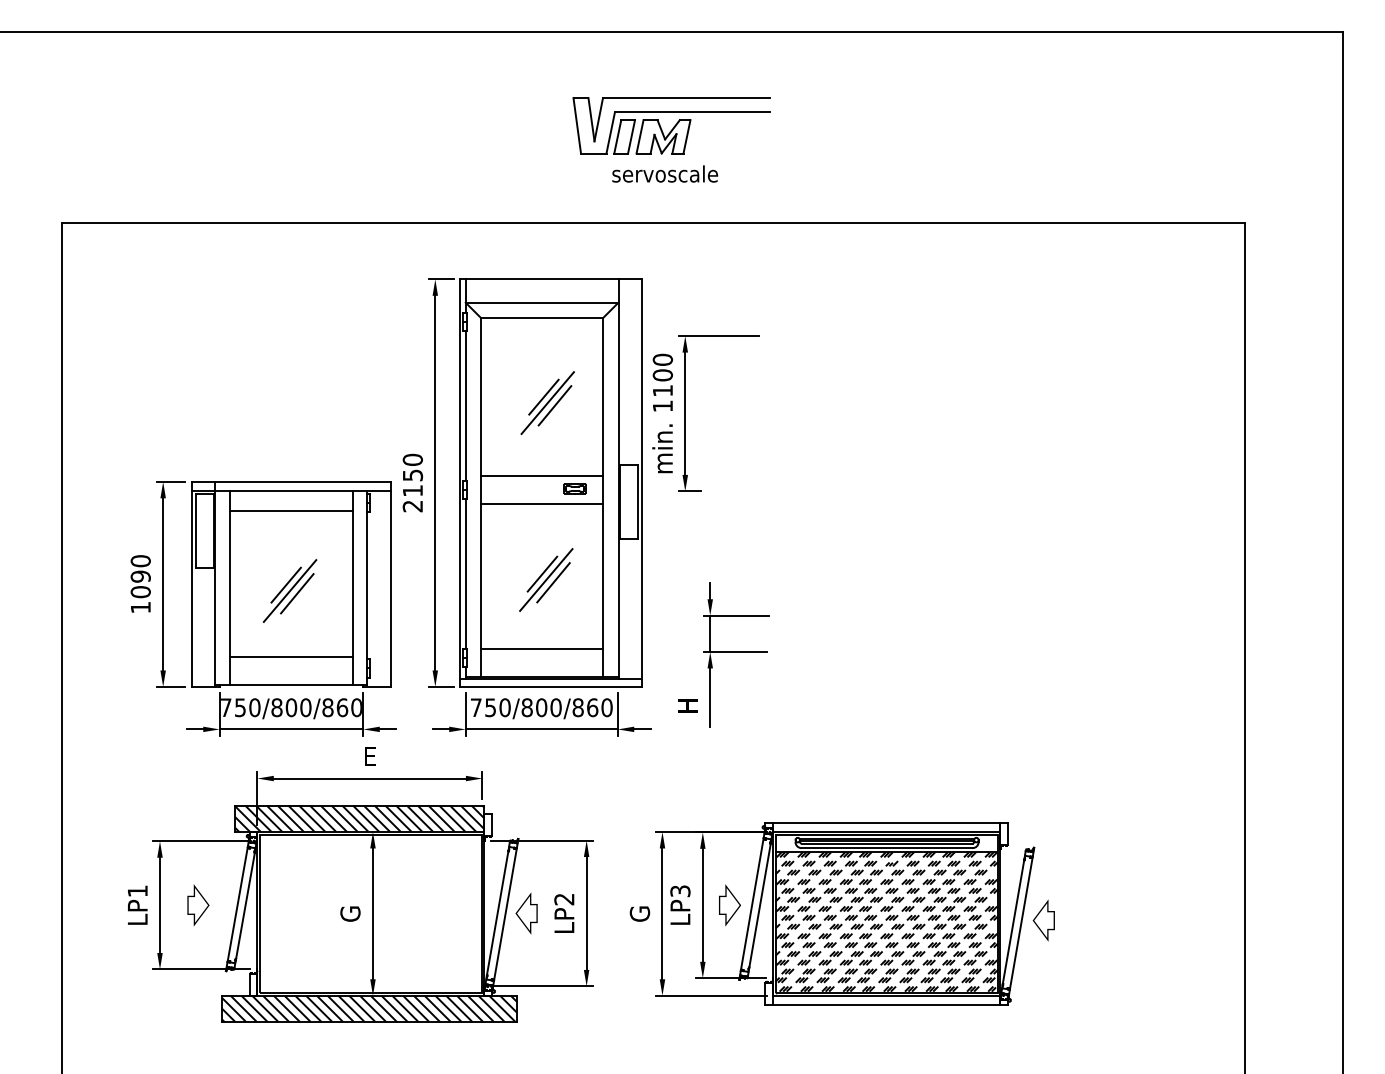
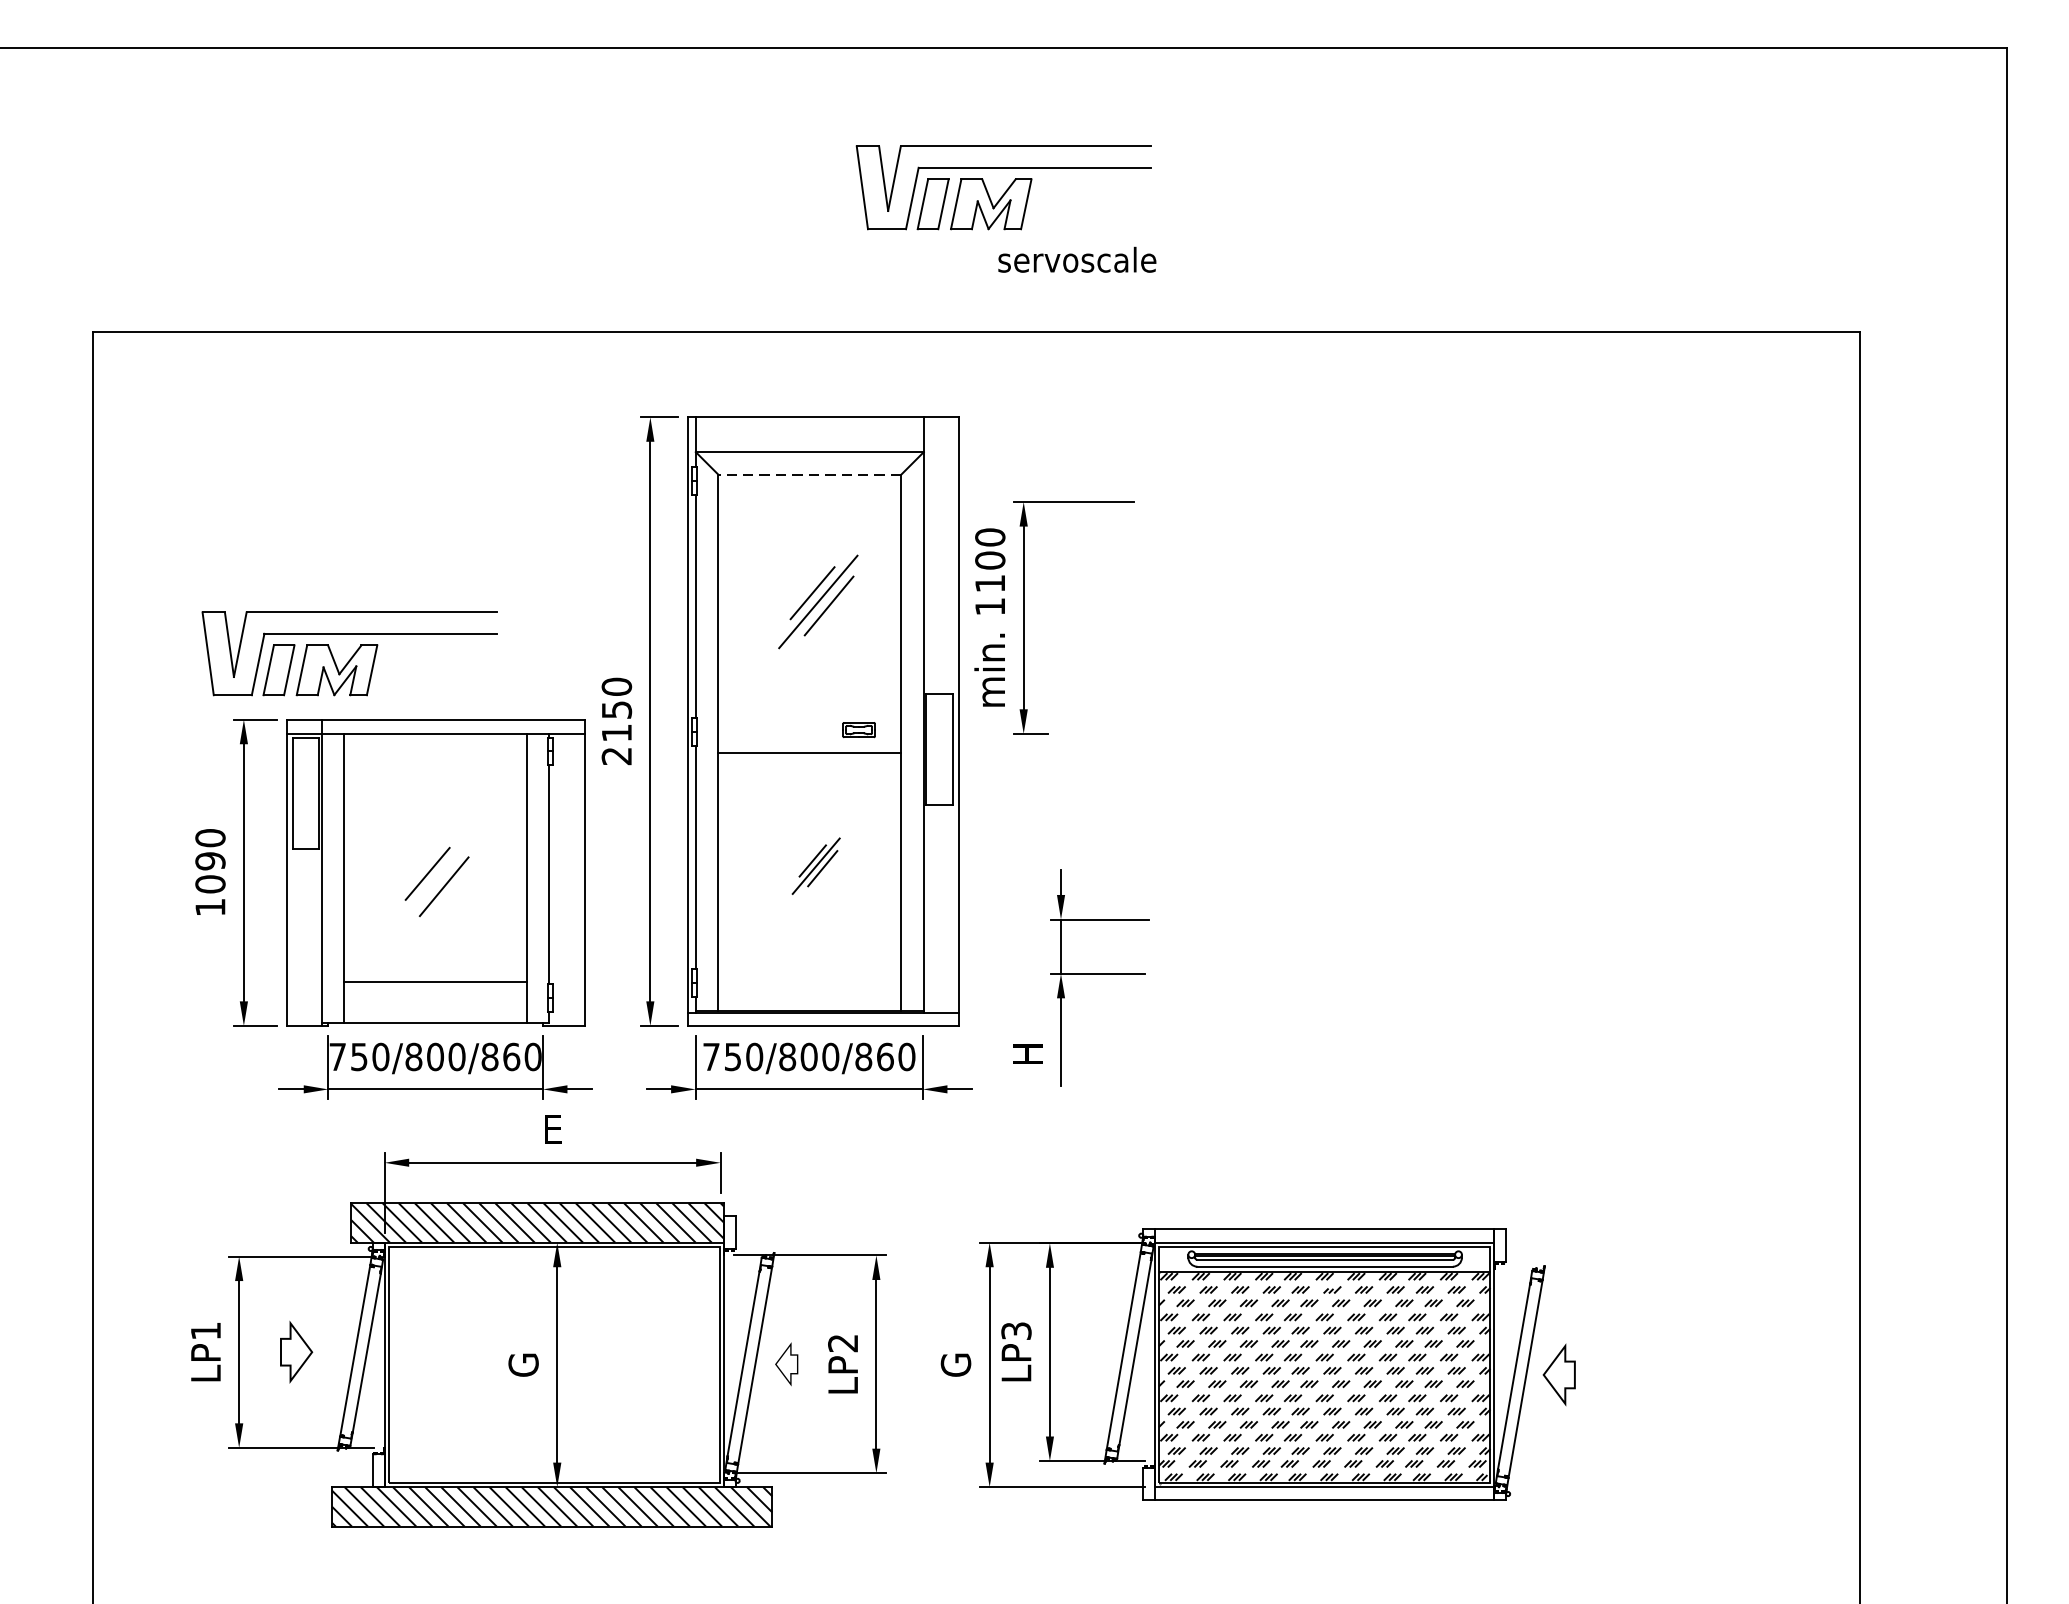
text: (664, 173) -> (1076, 259), moved
line: (541, 317) -> (808, 474), solid -> dashed
part: (233, 437) -> (348, 653), added
line: (541, 475) -> (808, 710), removed
line: (291, 510) -> (435, 762), removed
part: (546, 579) -> (816, 865), size x0.6
line: (289, 590) -> (432, 881), removed
line: (541, 648) -> (808, 968), removed
part: (729, 905) -> (1089, 1352), removed
part: (526, 913) -> (786, 1364), size x0.7

